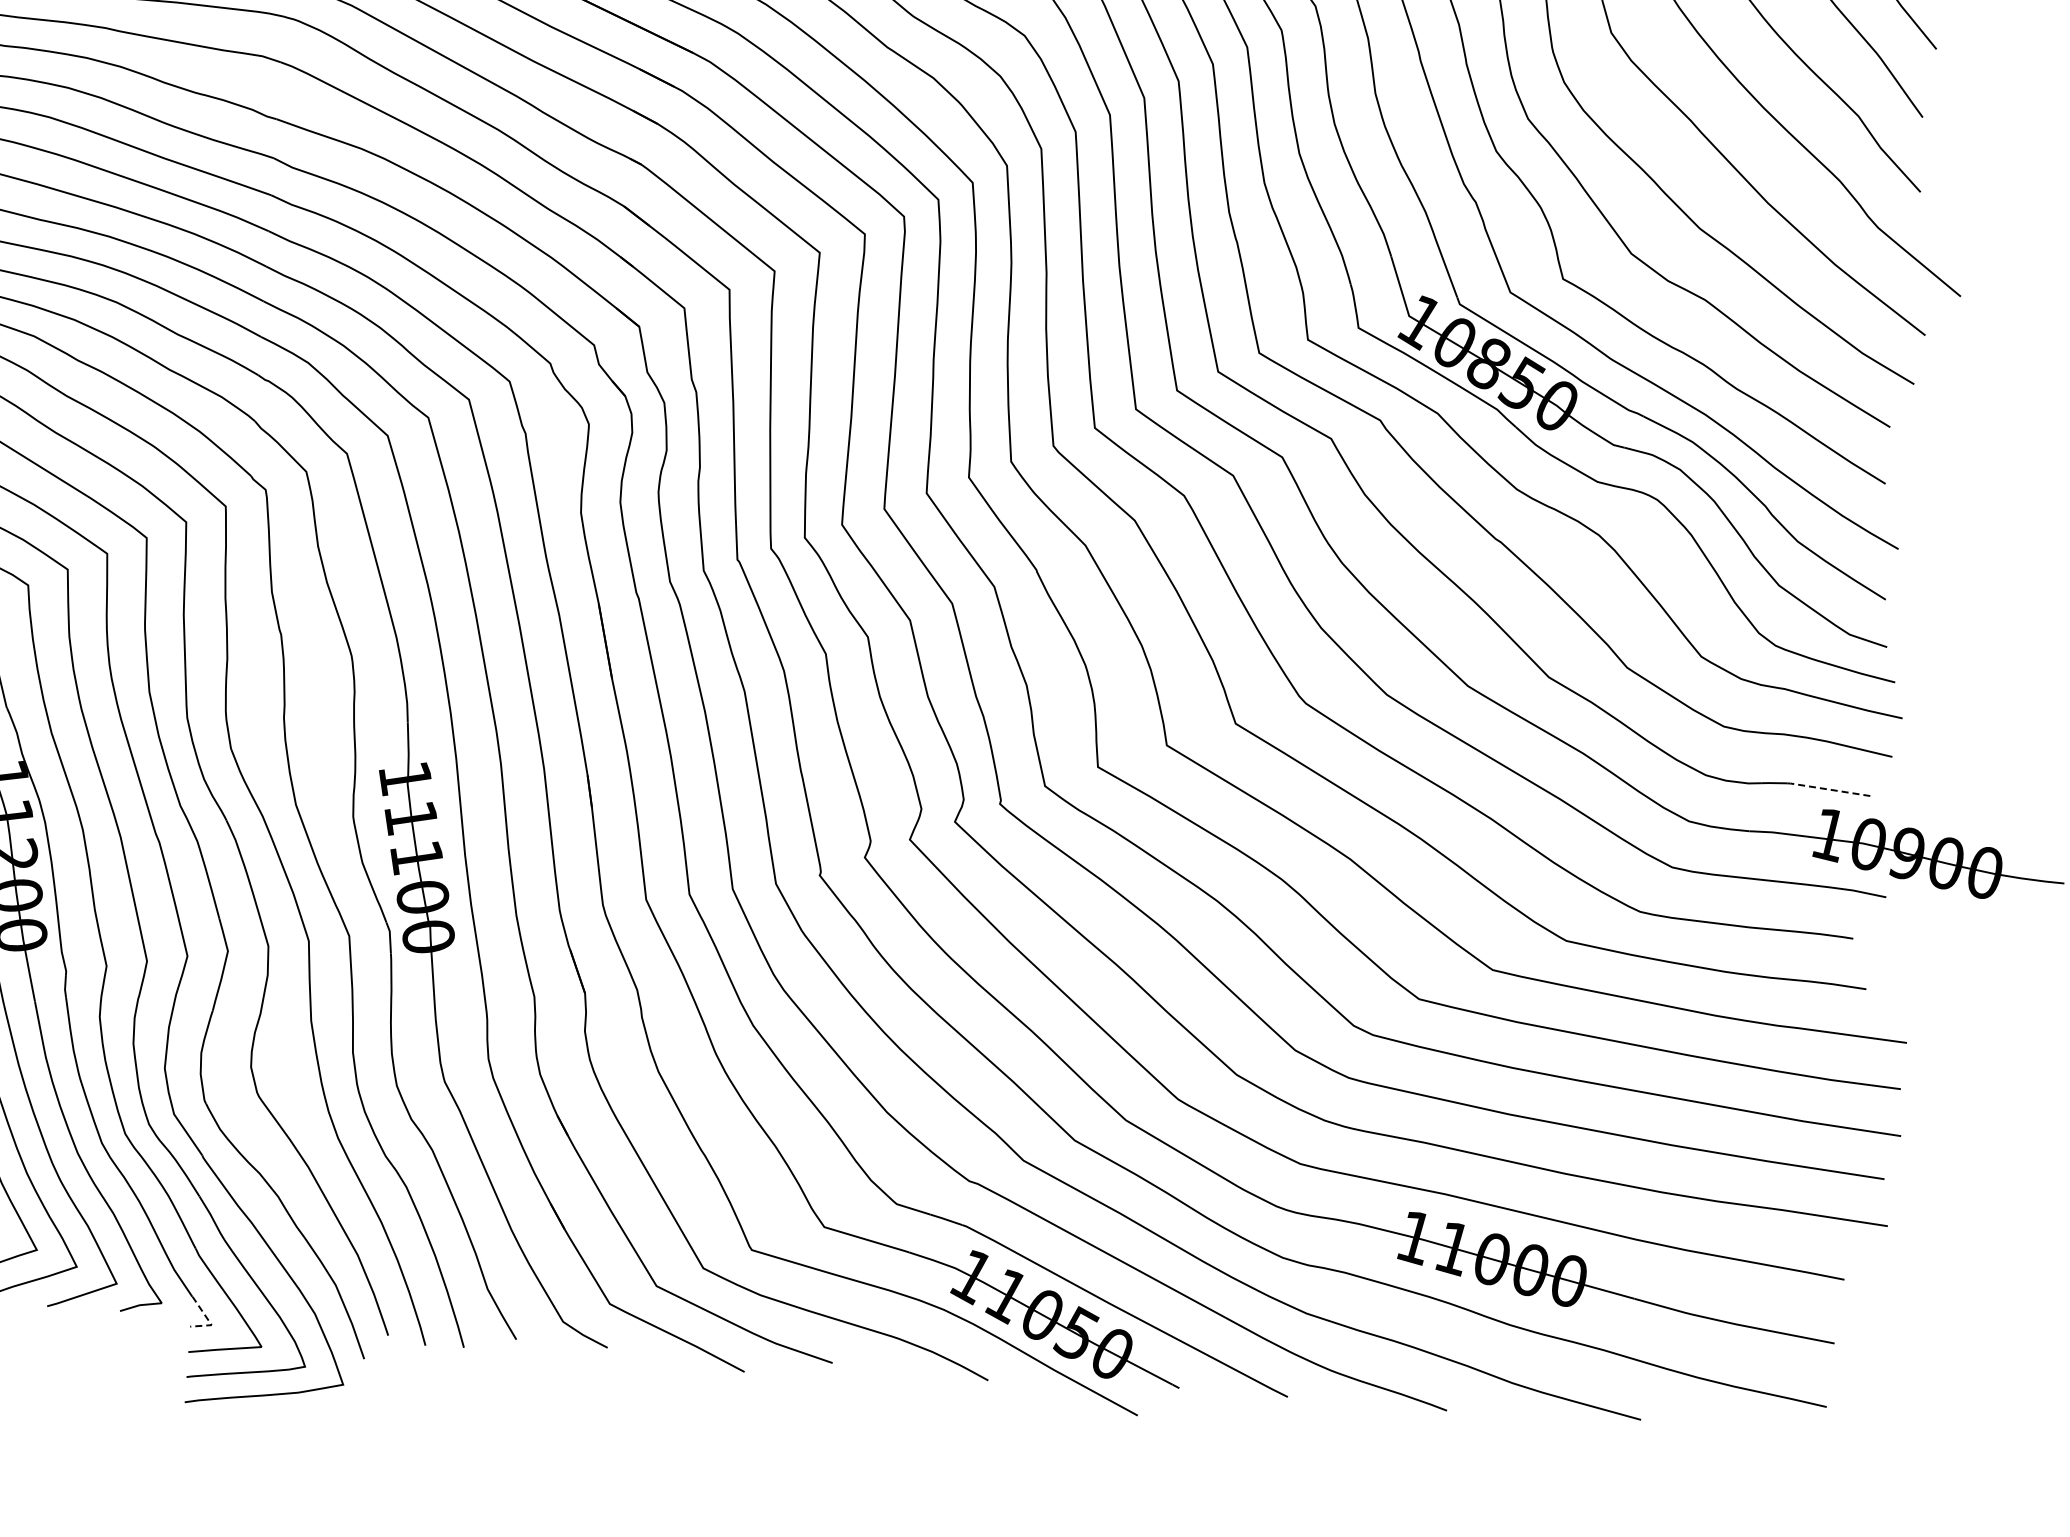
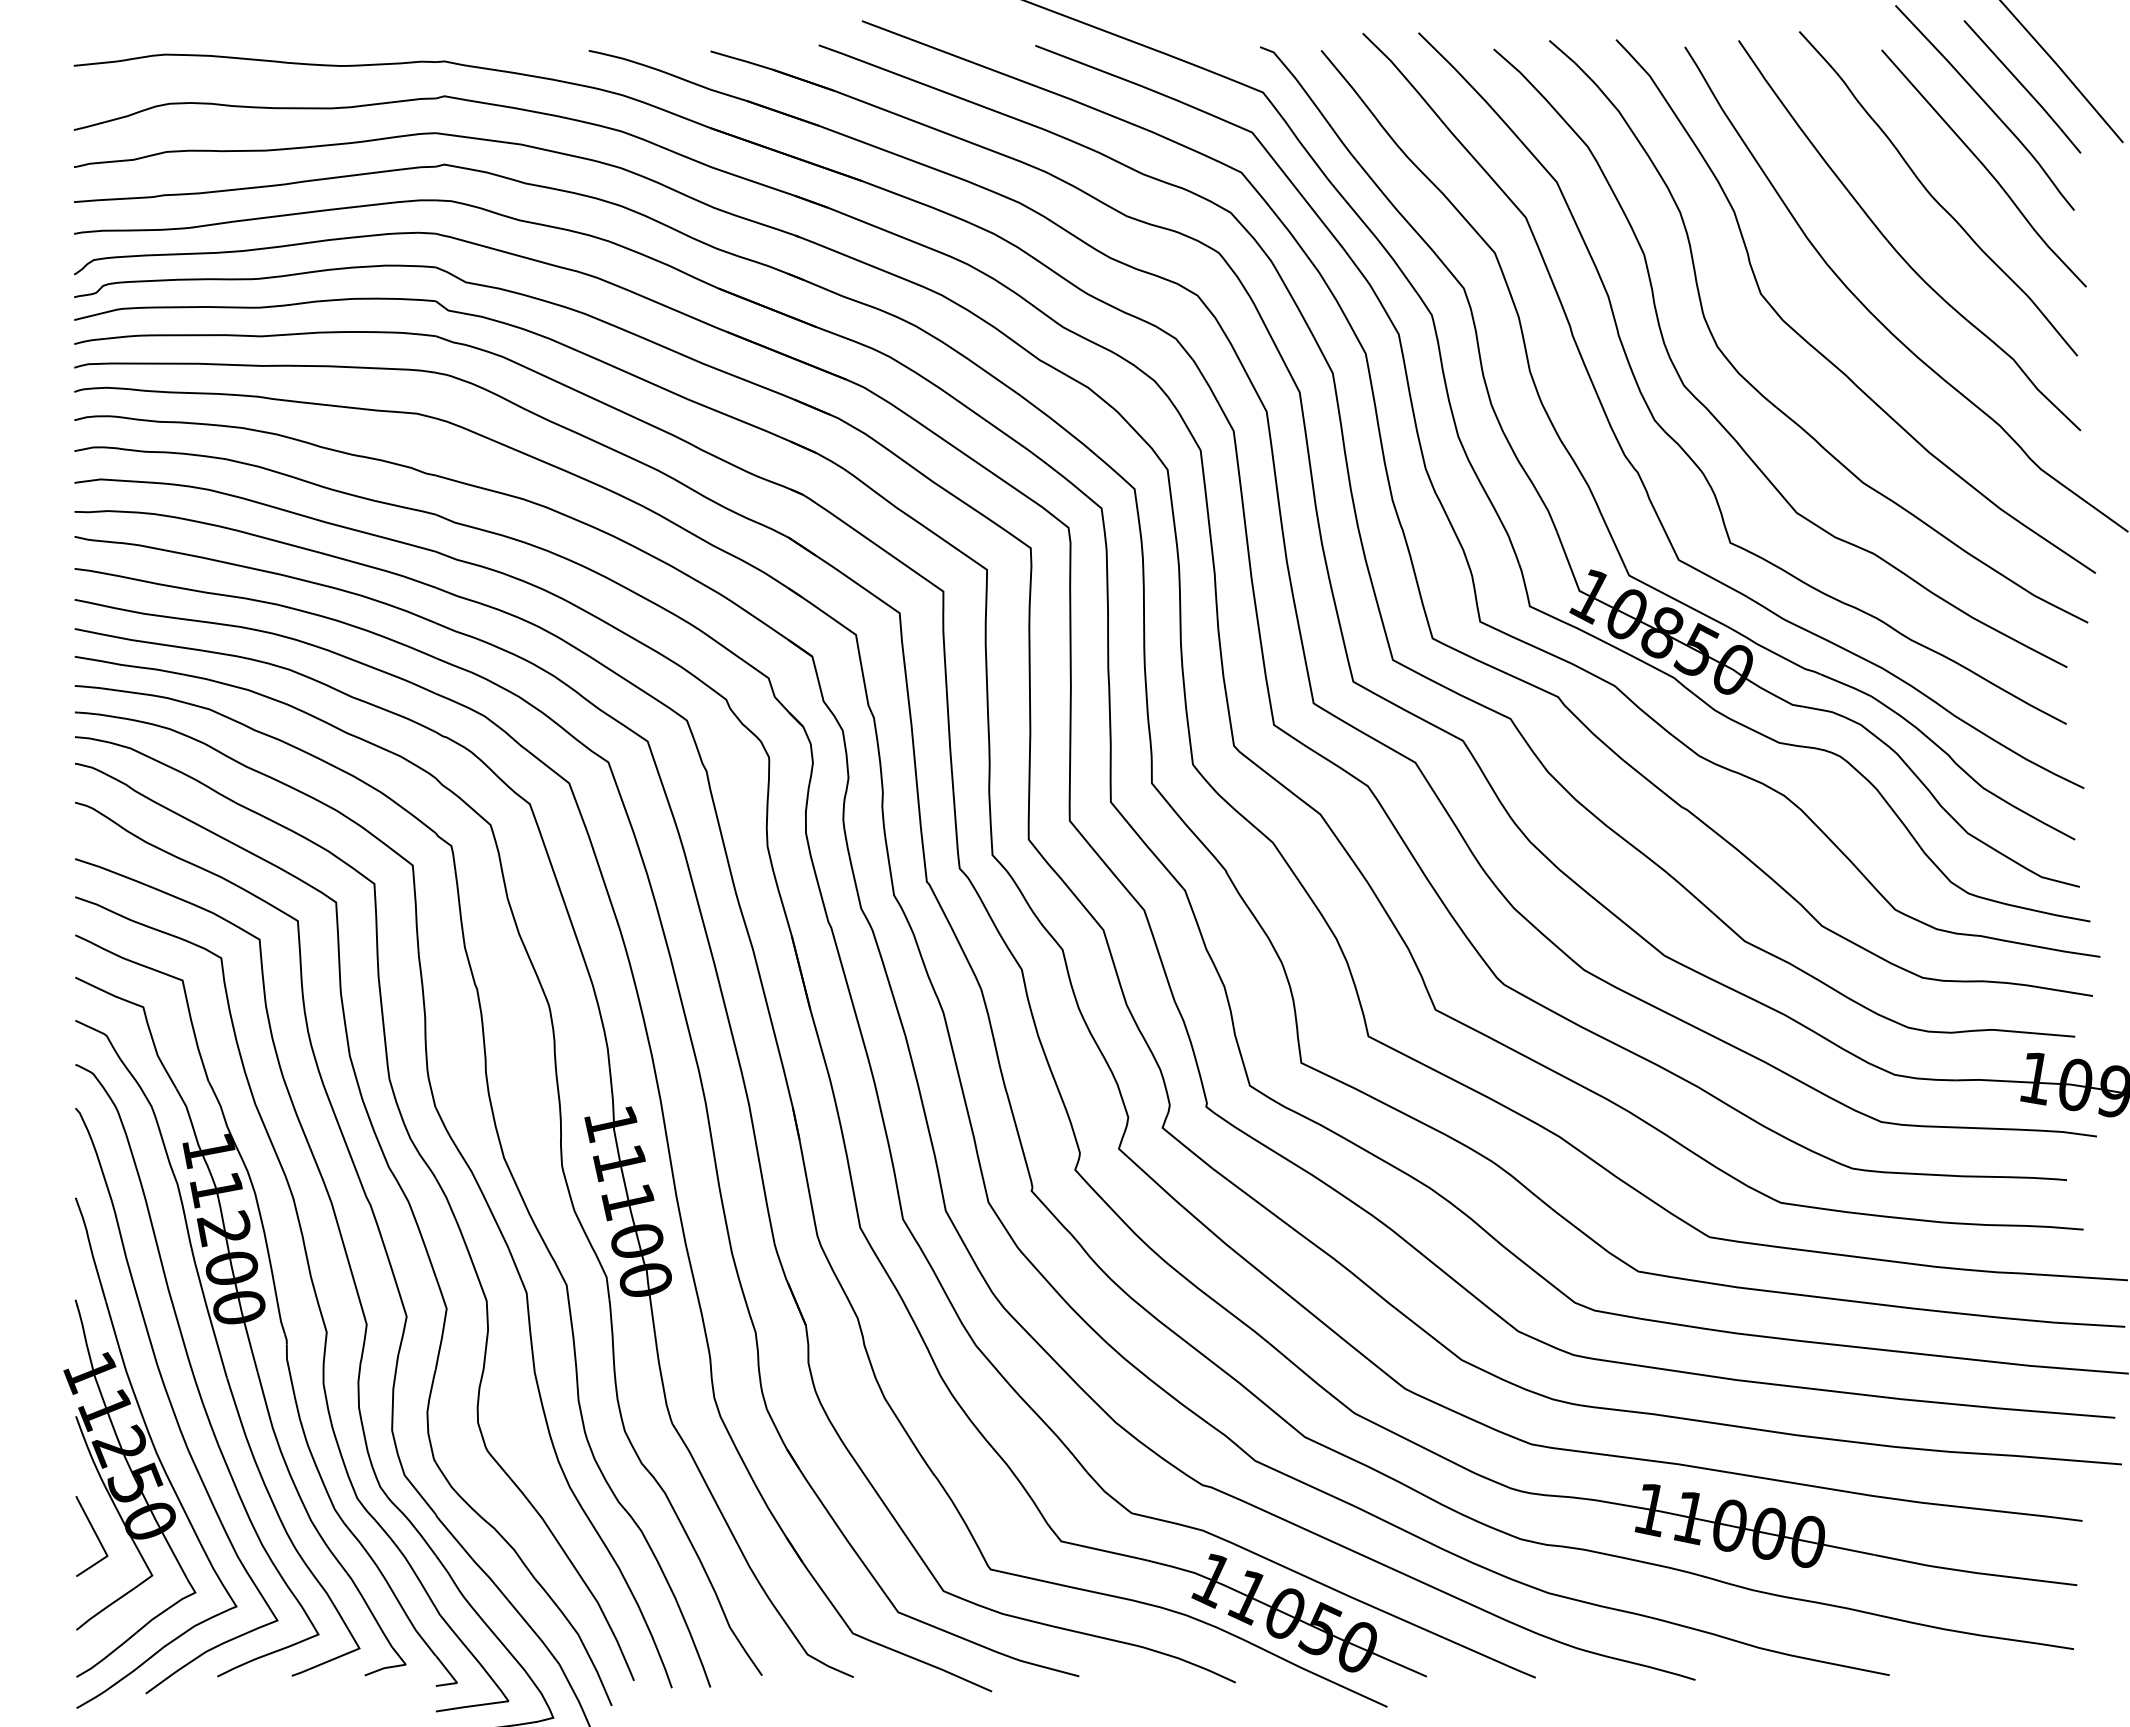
line: (1828, 789) -> (2031, 1033), dashed -> solid
line: (208, 1319) -> (453, 1677), dashed -> solid

